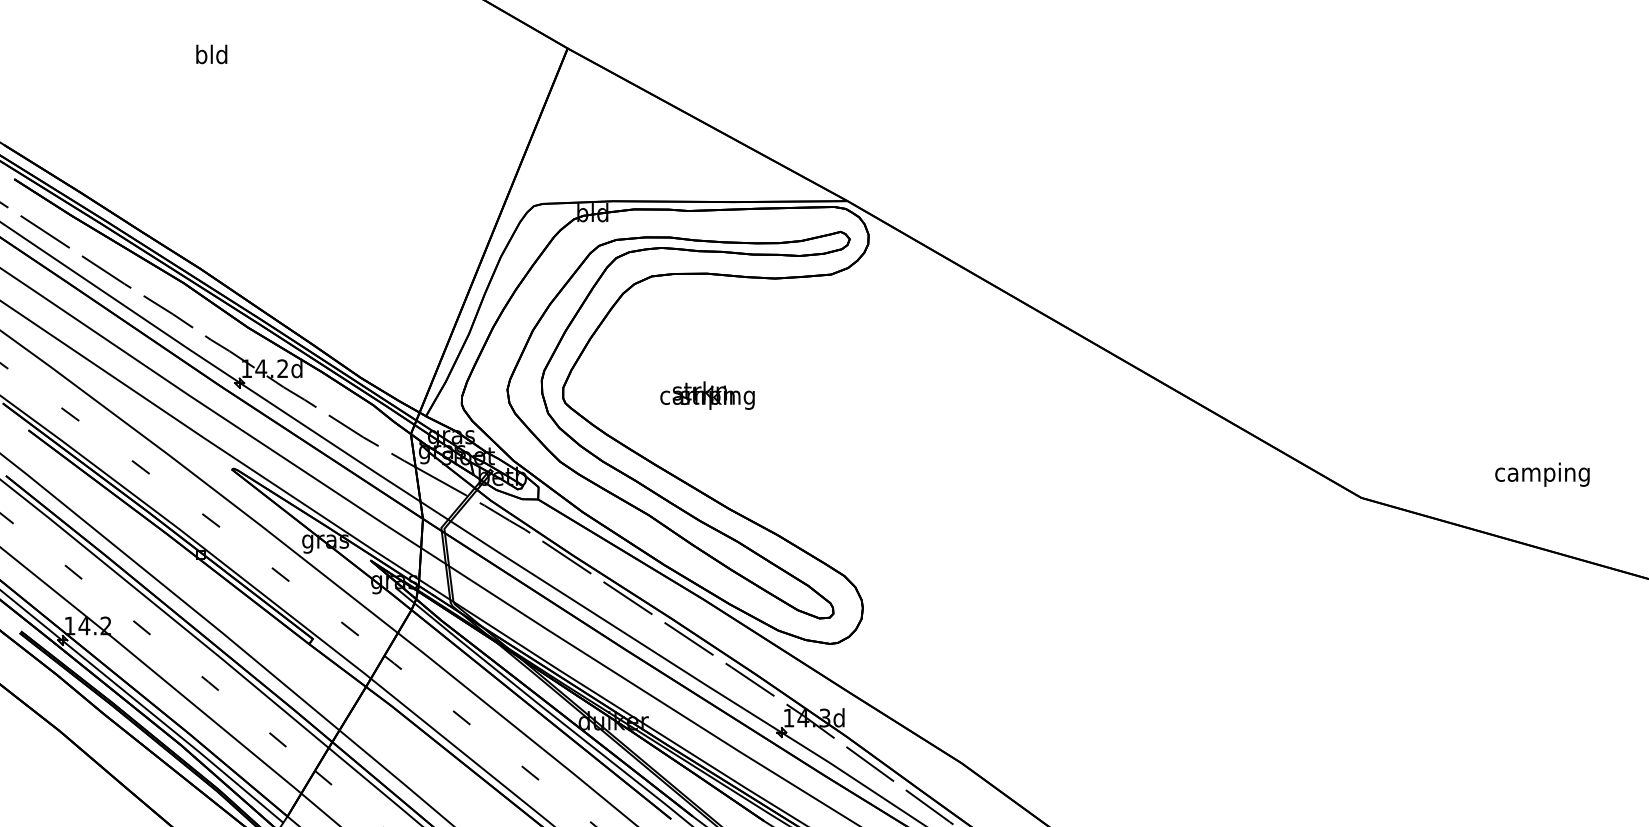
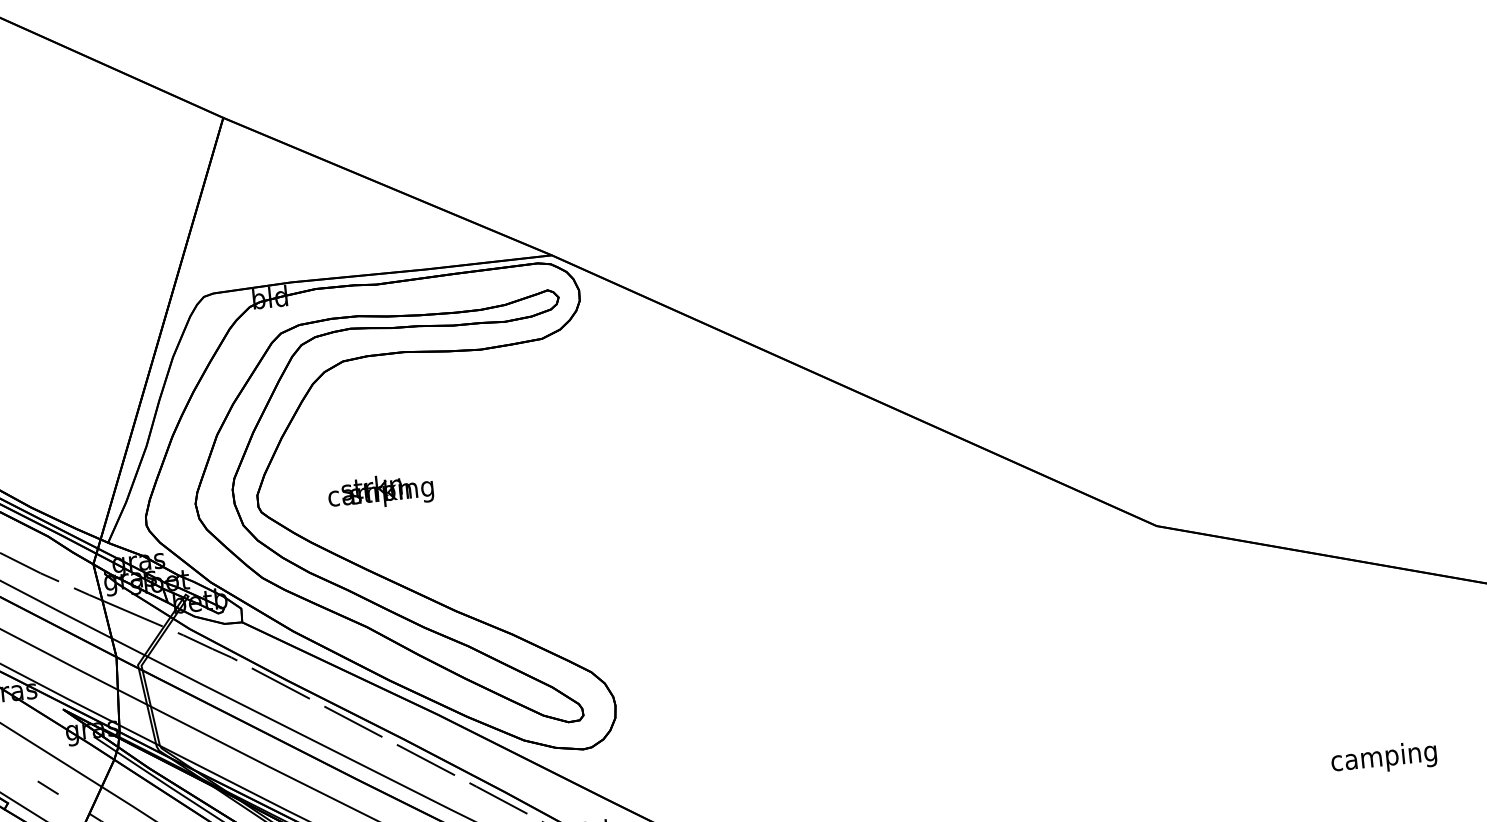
text: (707, 395) -> (380, 491), moved
text: (1542, 474) -> (1384, 758), moved

